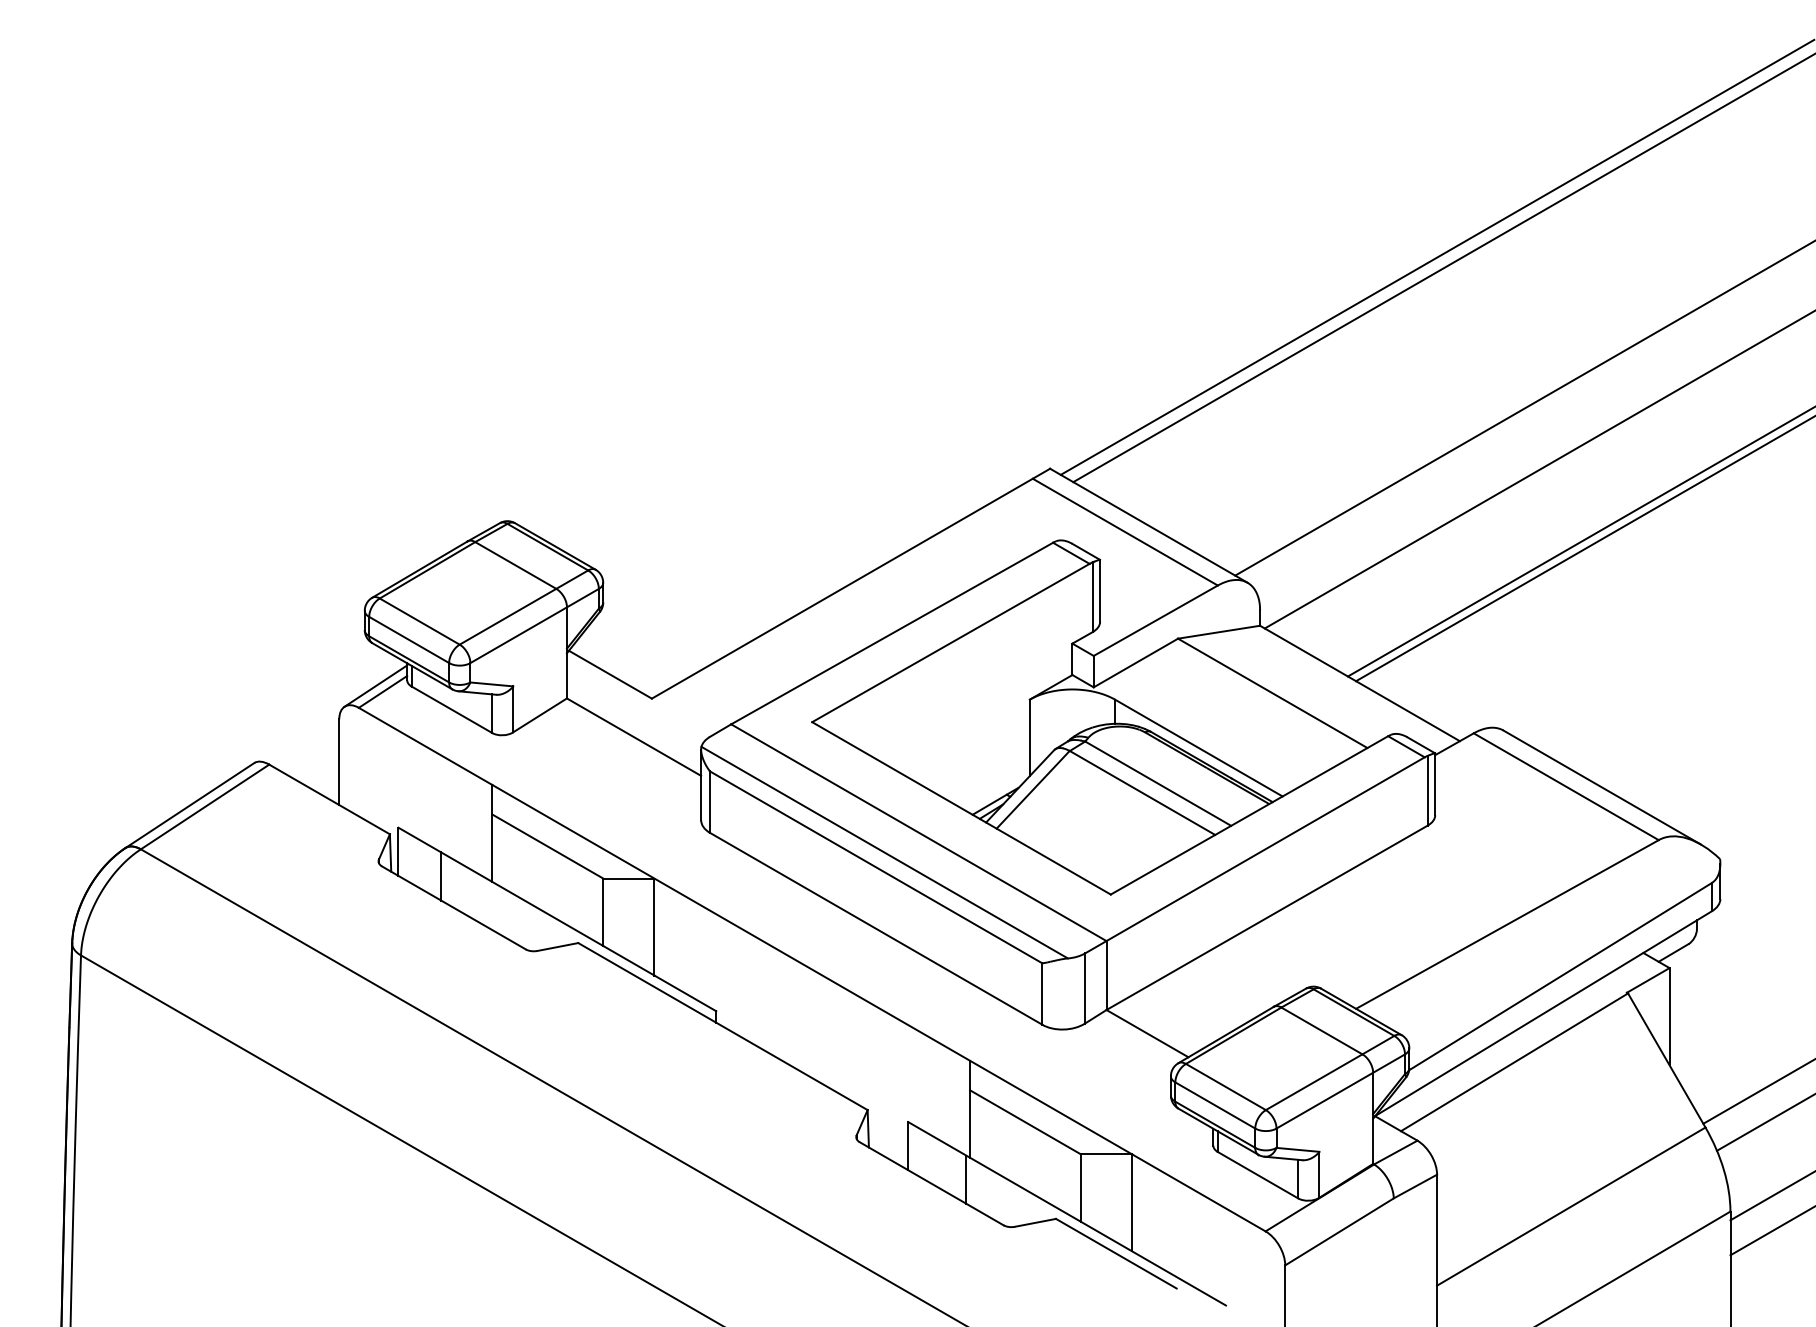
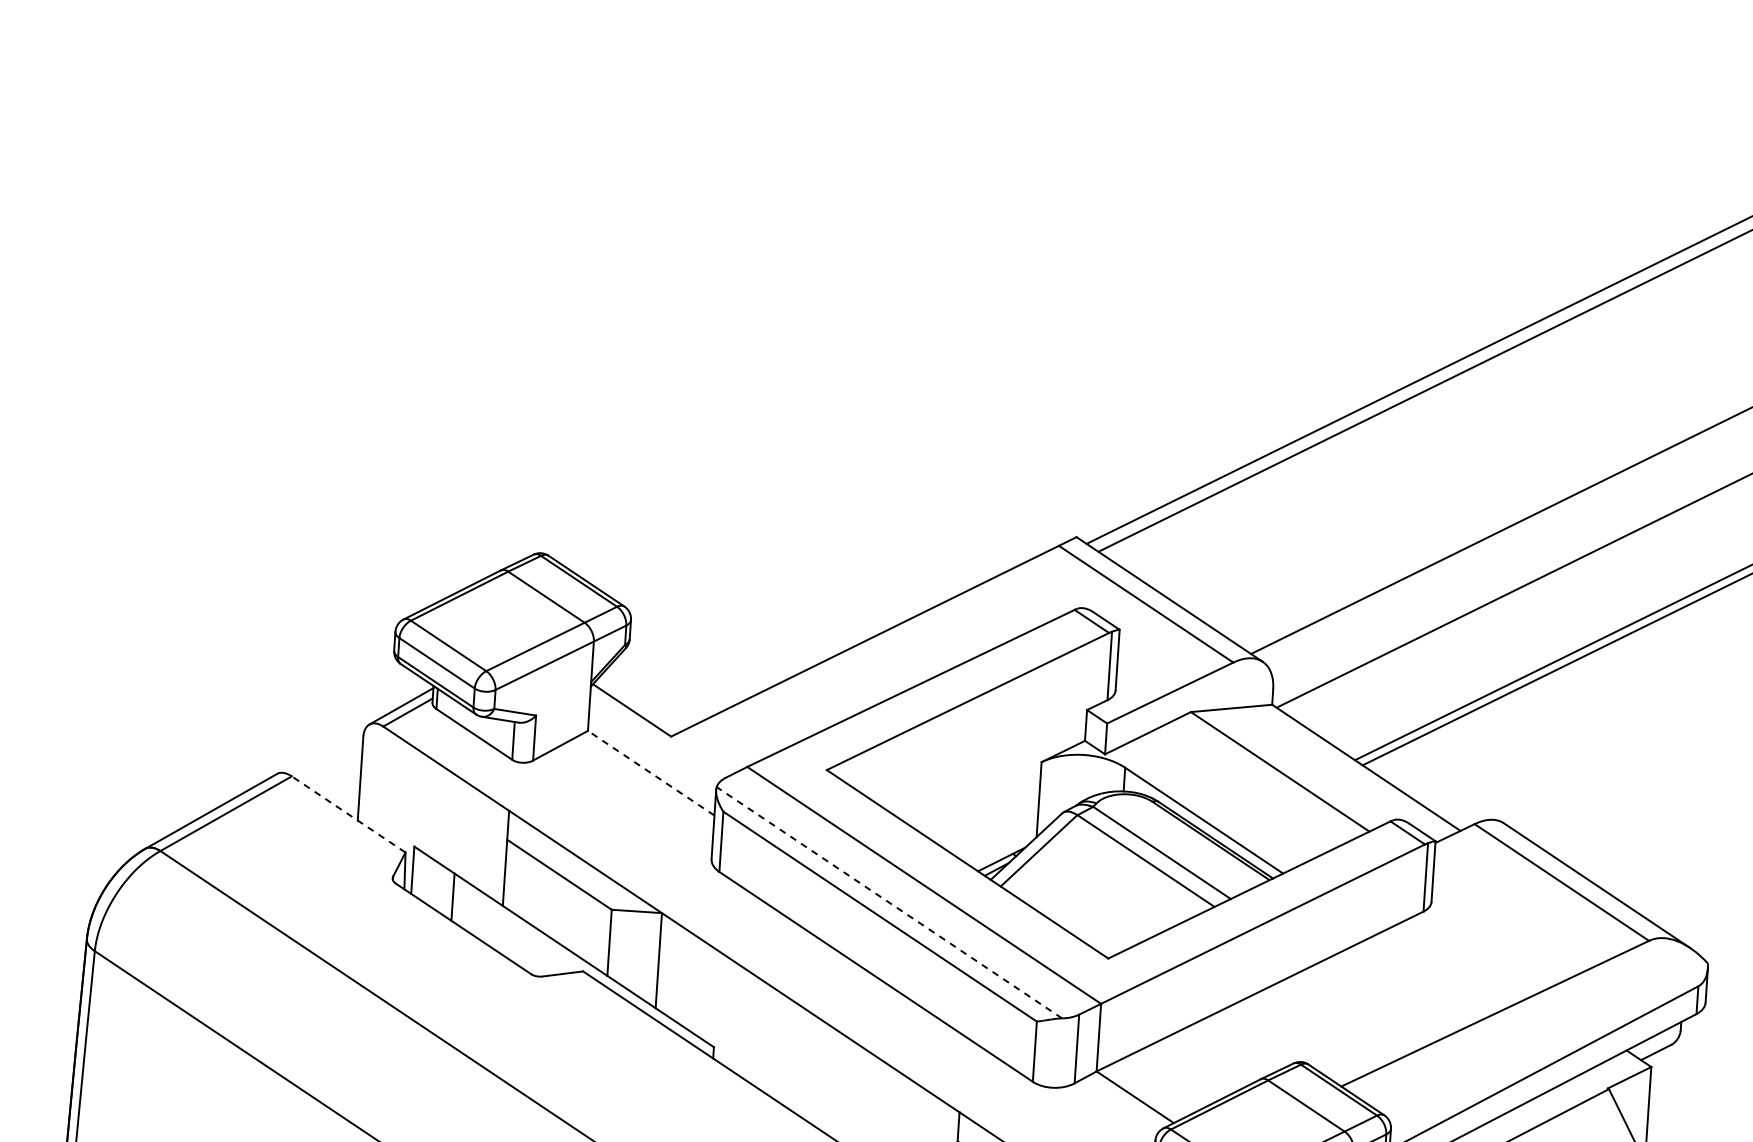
line: (633, 736) -> (650, 772), solid -> dashed
line: (329, 799) -> (348, 814), solid -> dashed
line: (884, 852) -> (889, 902), solid -> dashed

